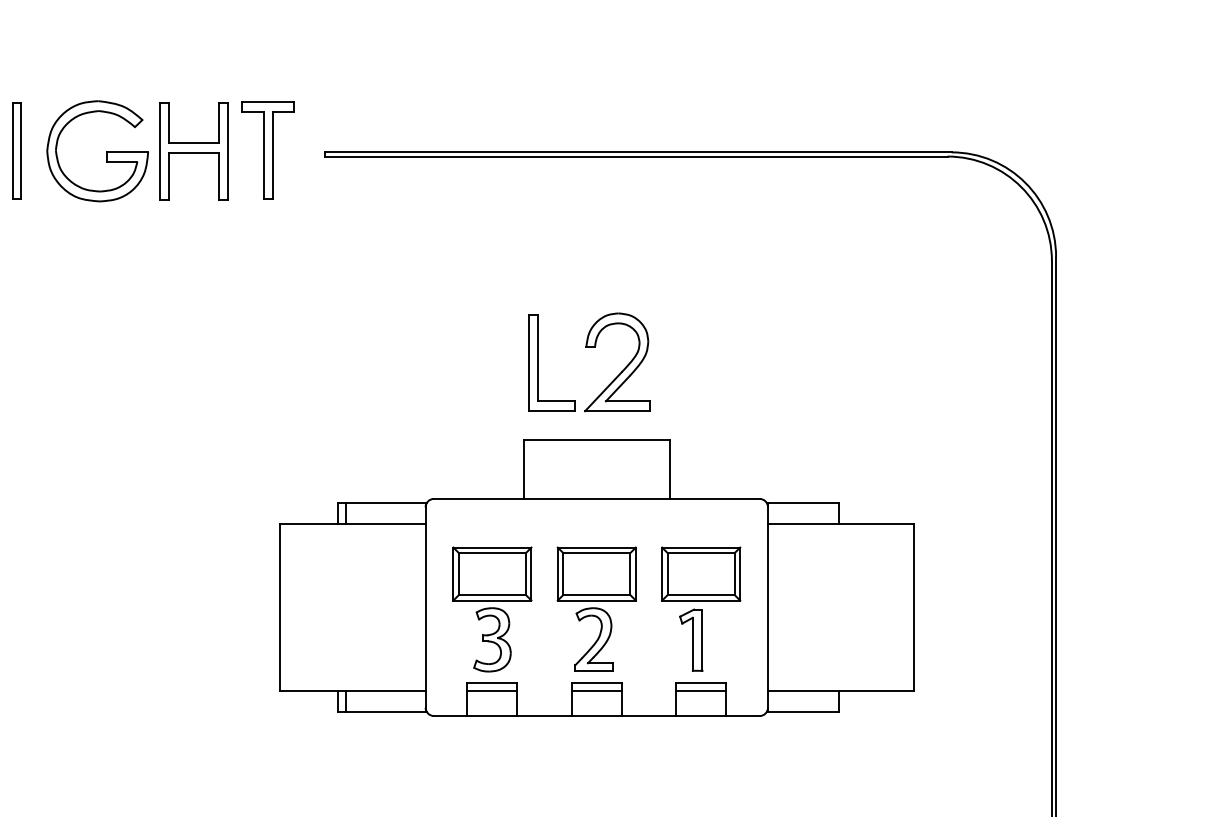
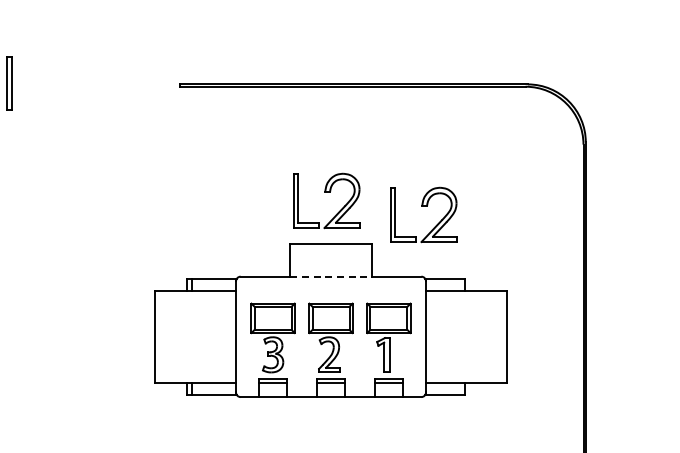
part: (170, 150) -> (94, 83), removed
part: (763, 372) -> (423, 206), added
line: (597, 498) -> (331, 276), solid -> dashed

